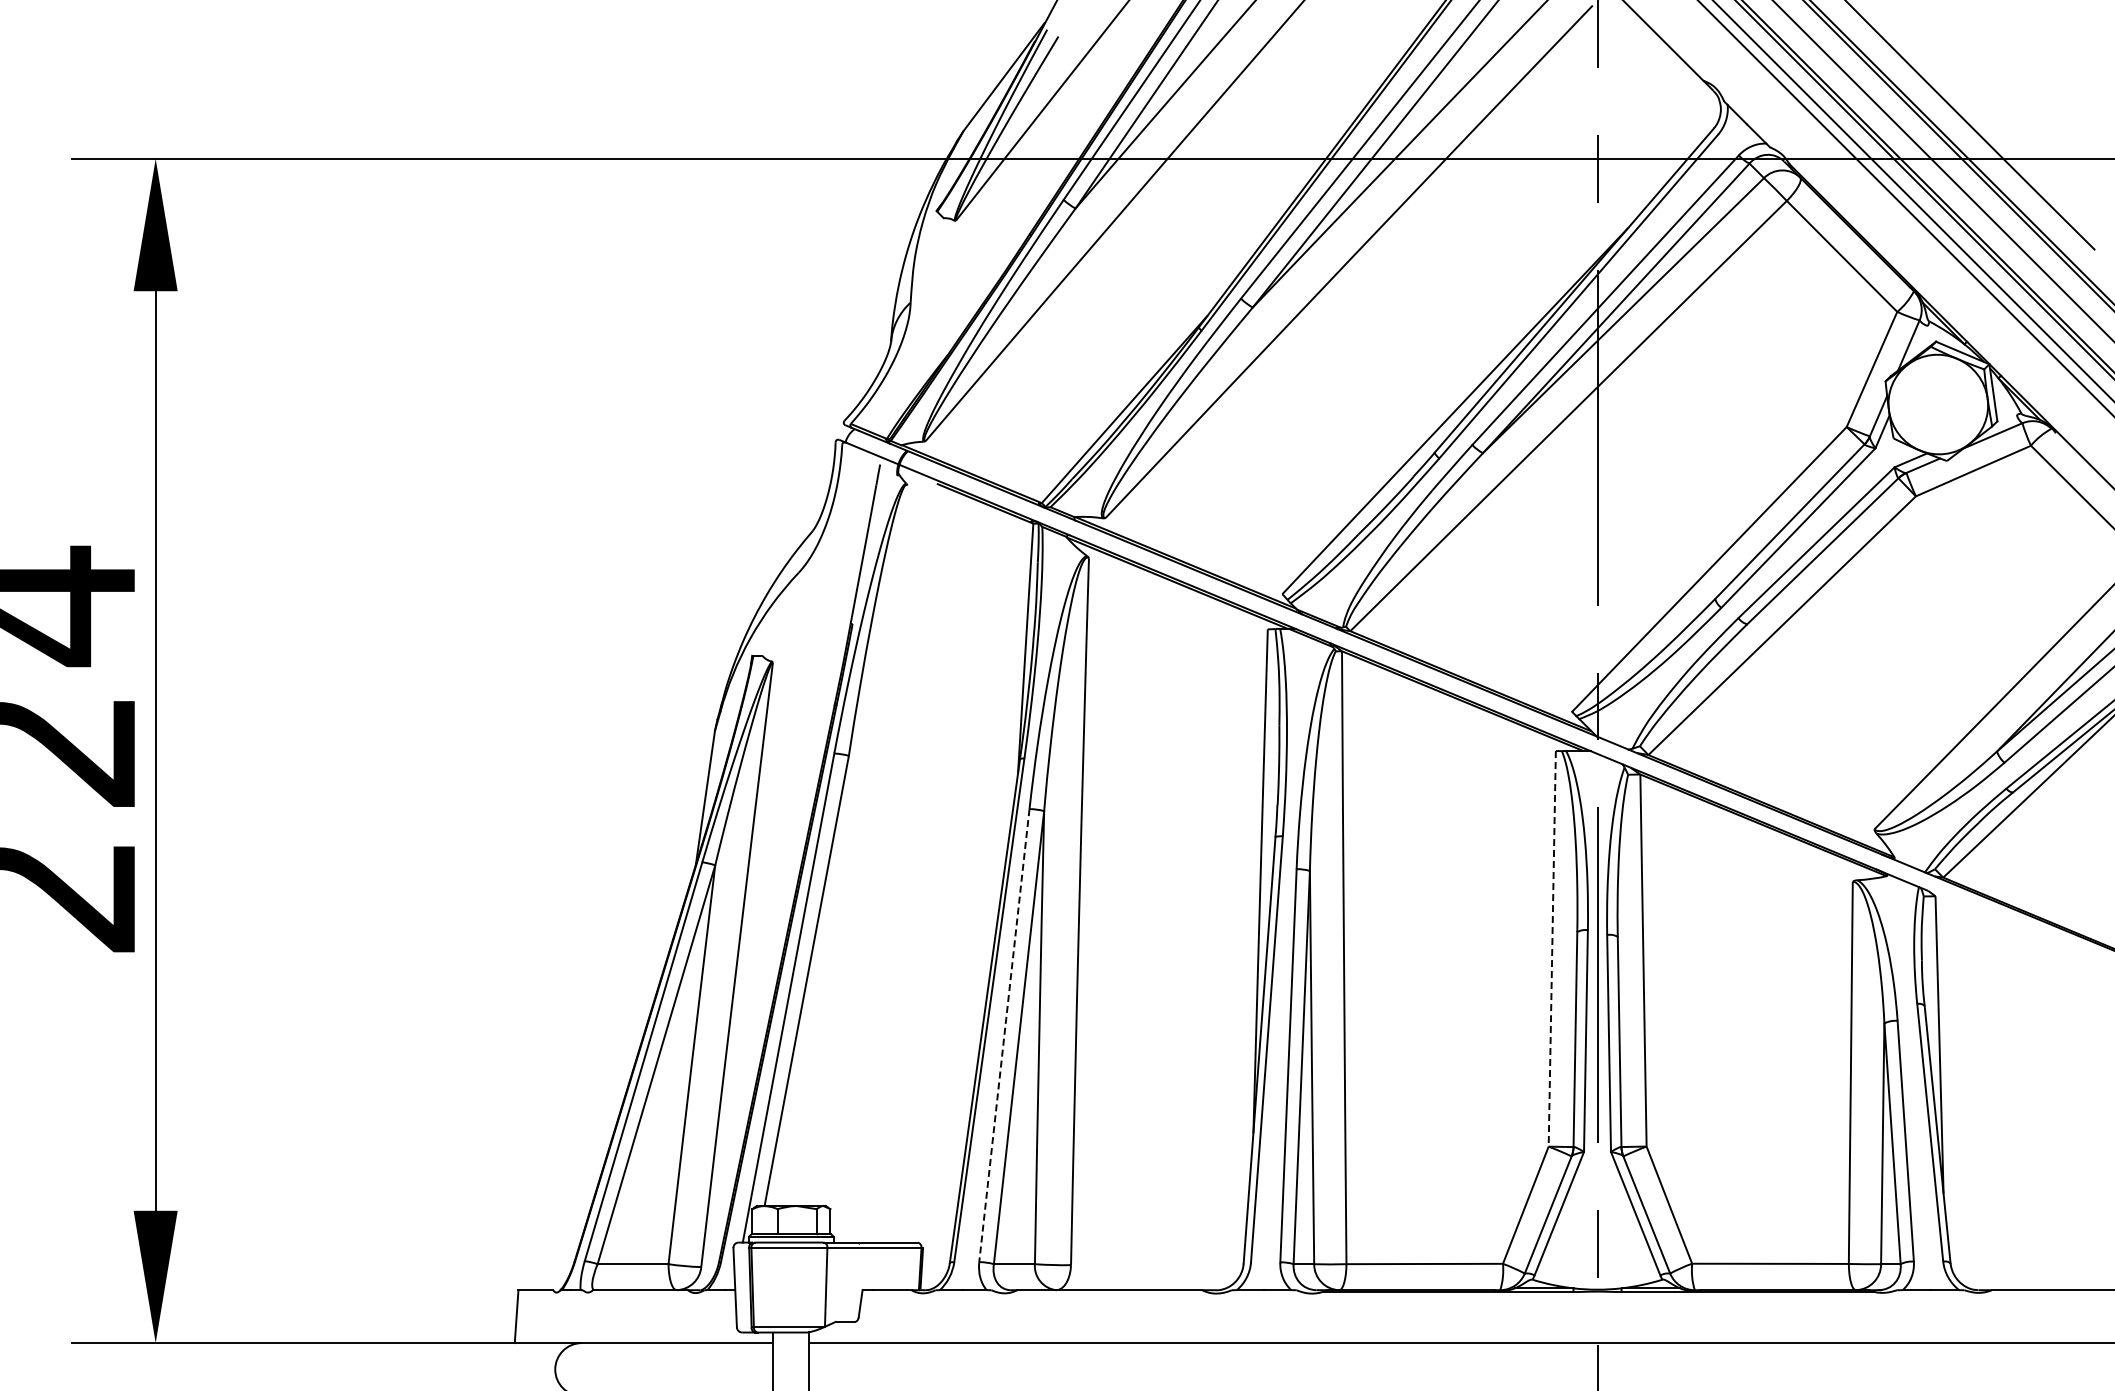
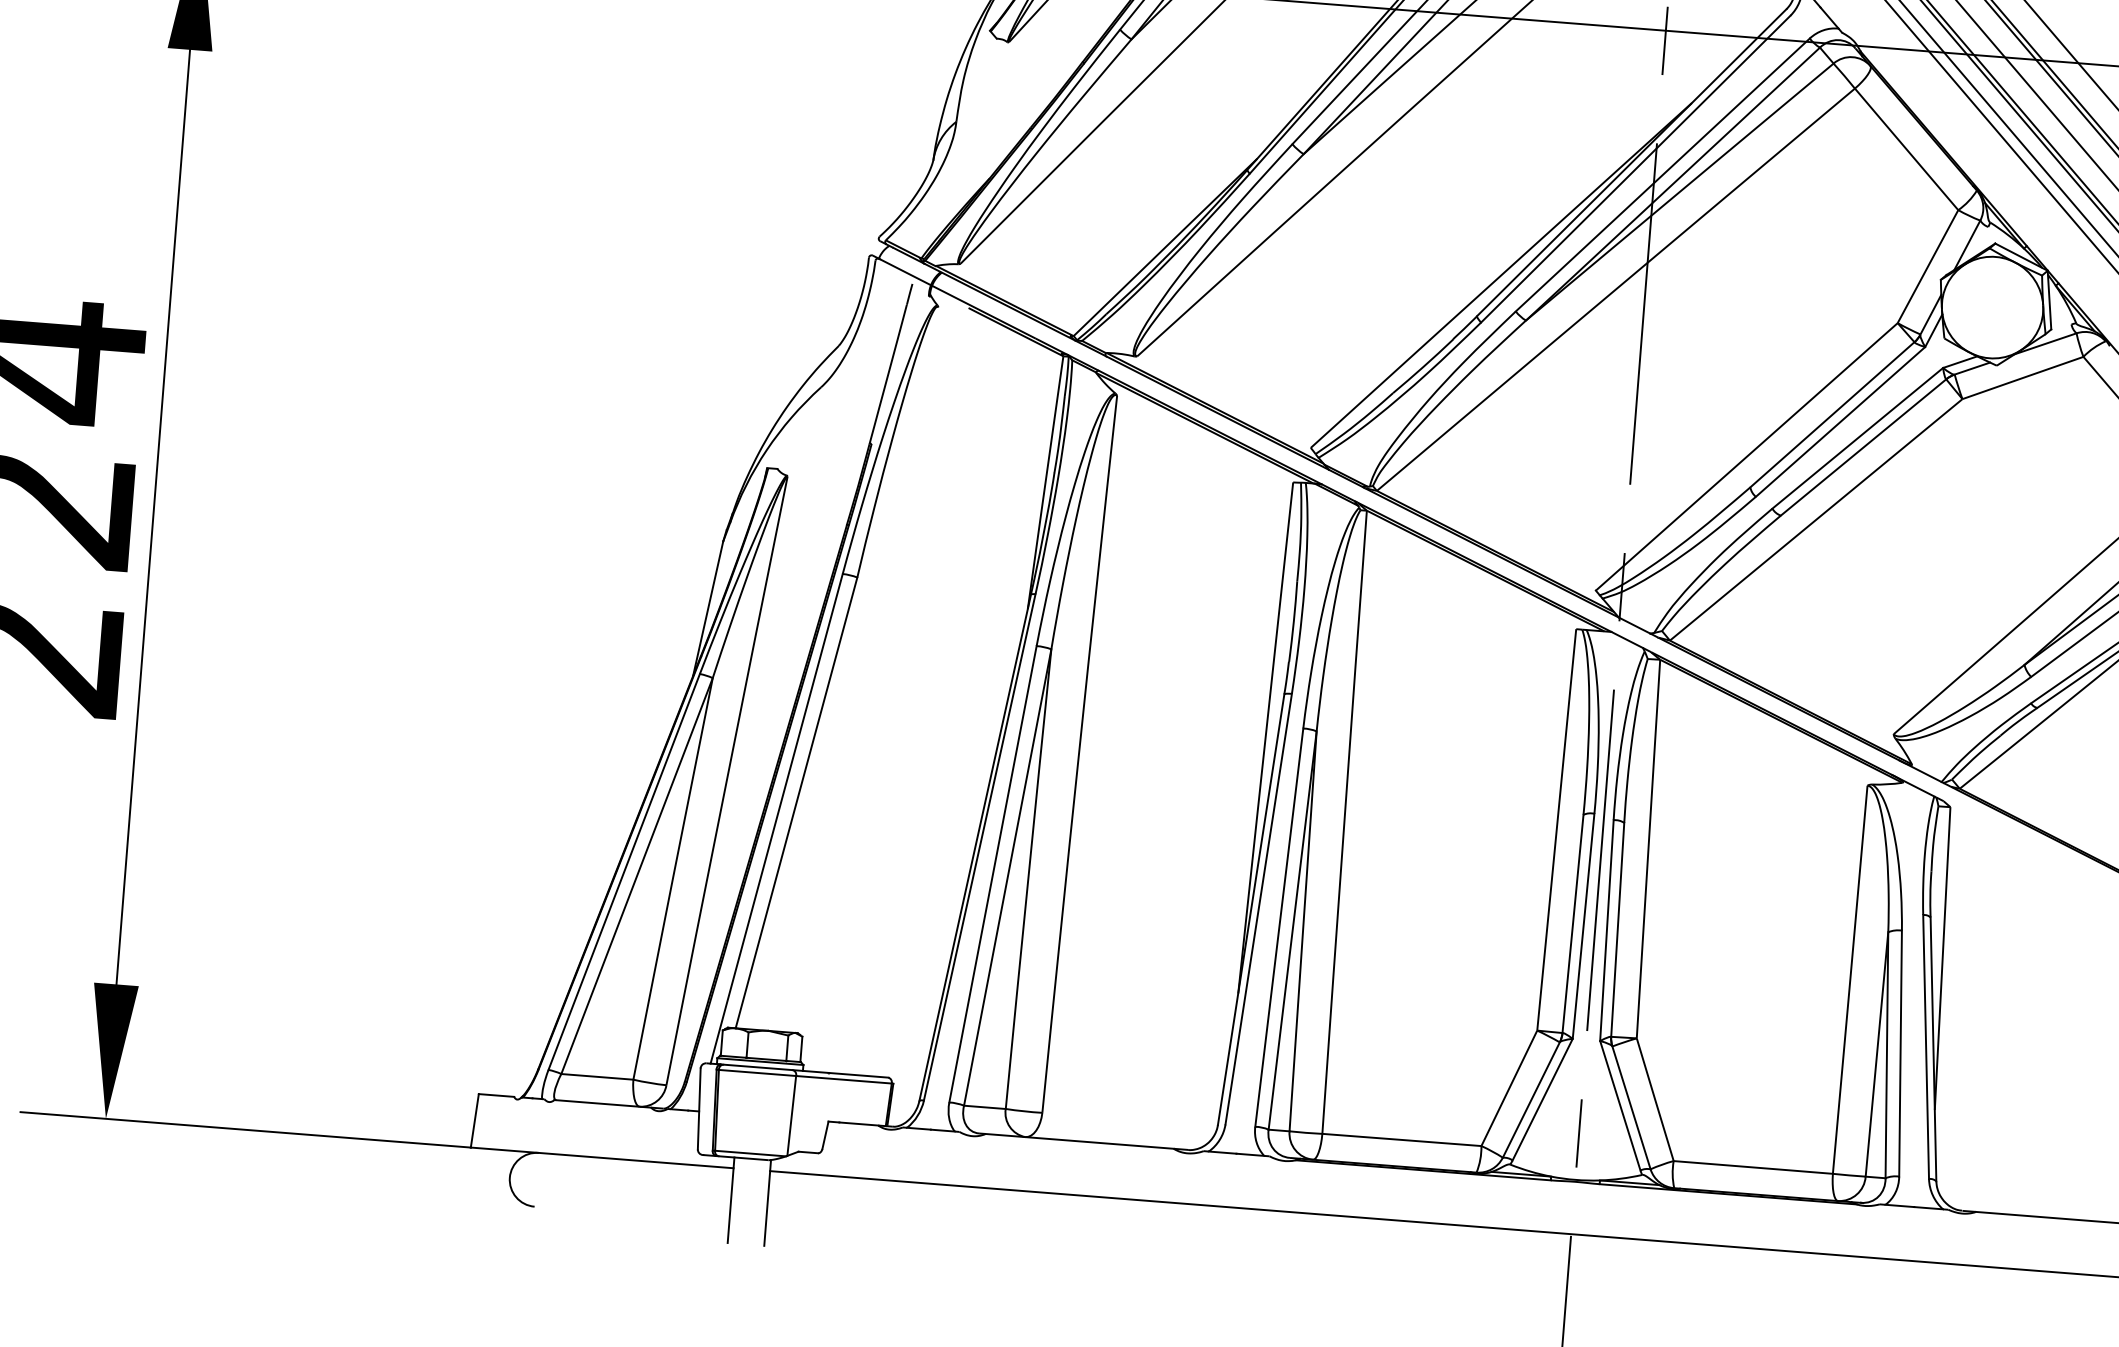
line: (1552, 949) -> (1556, 830), dashed -> solid
line: (1004, 1035) -> (993, 874), dashed -> solid

